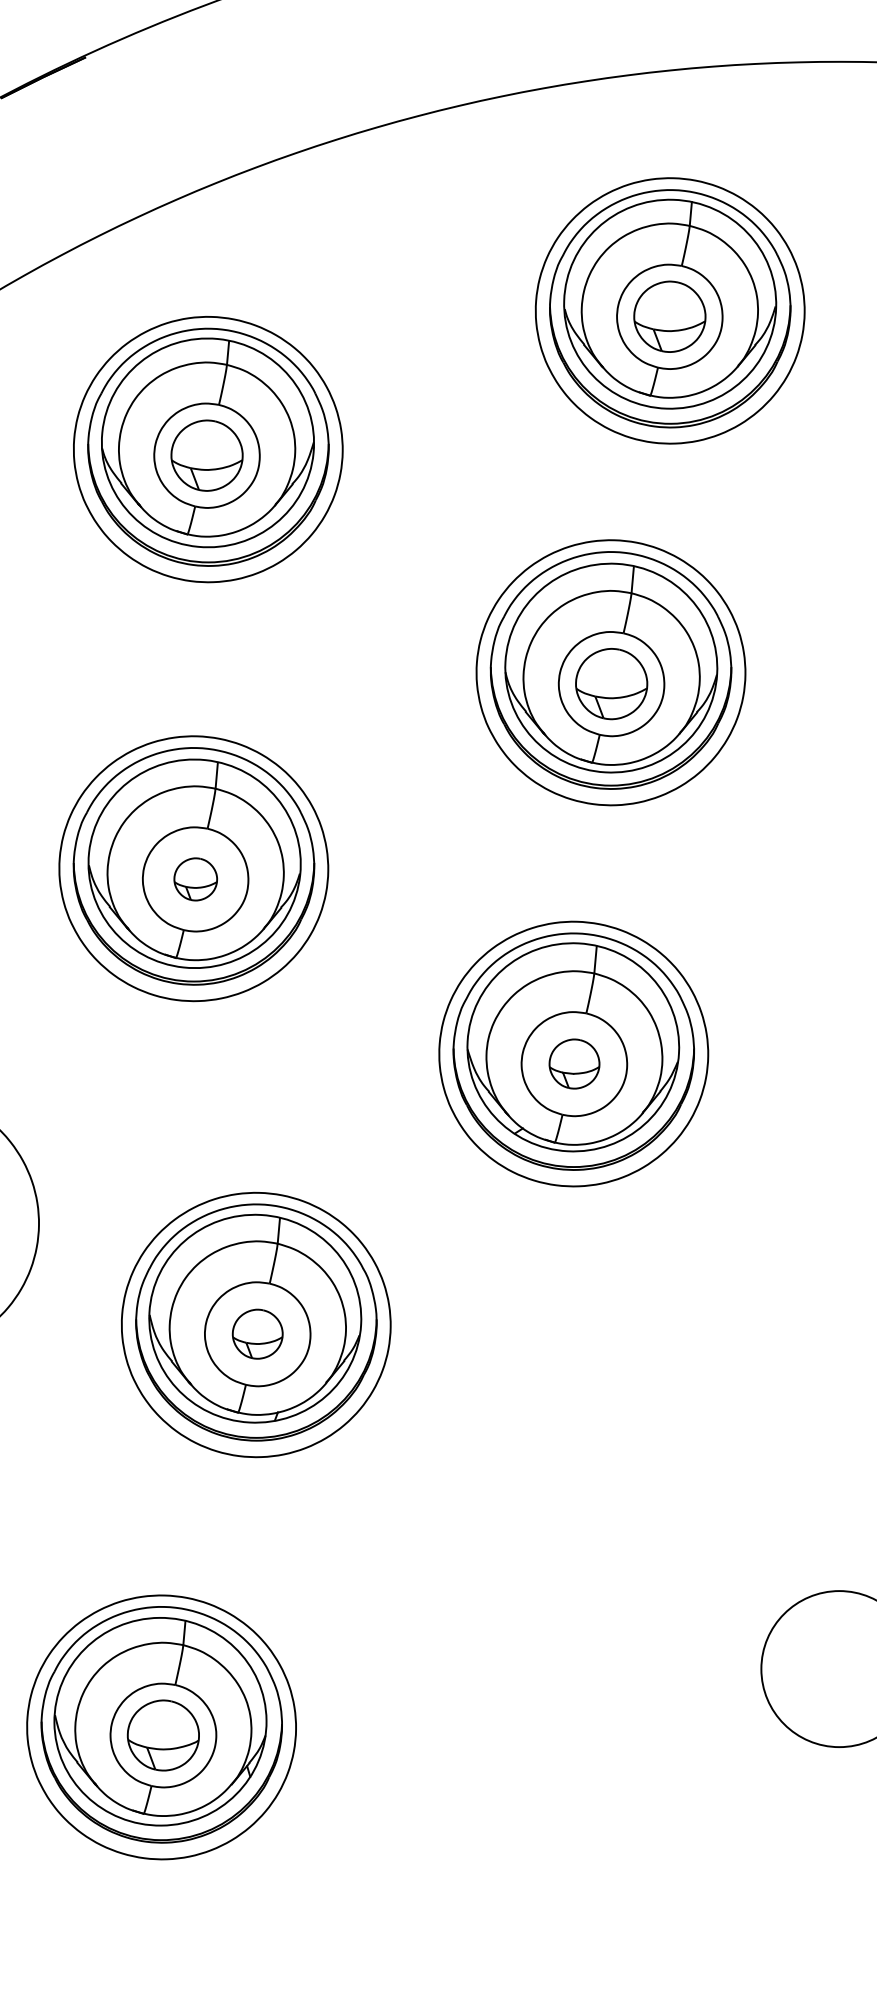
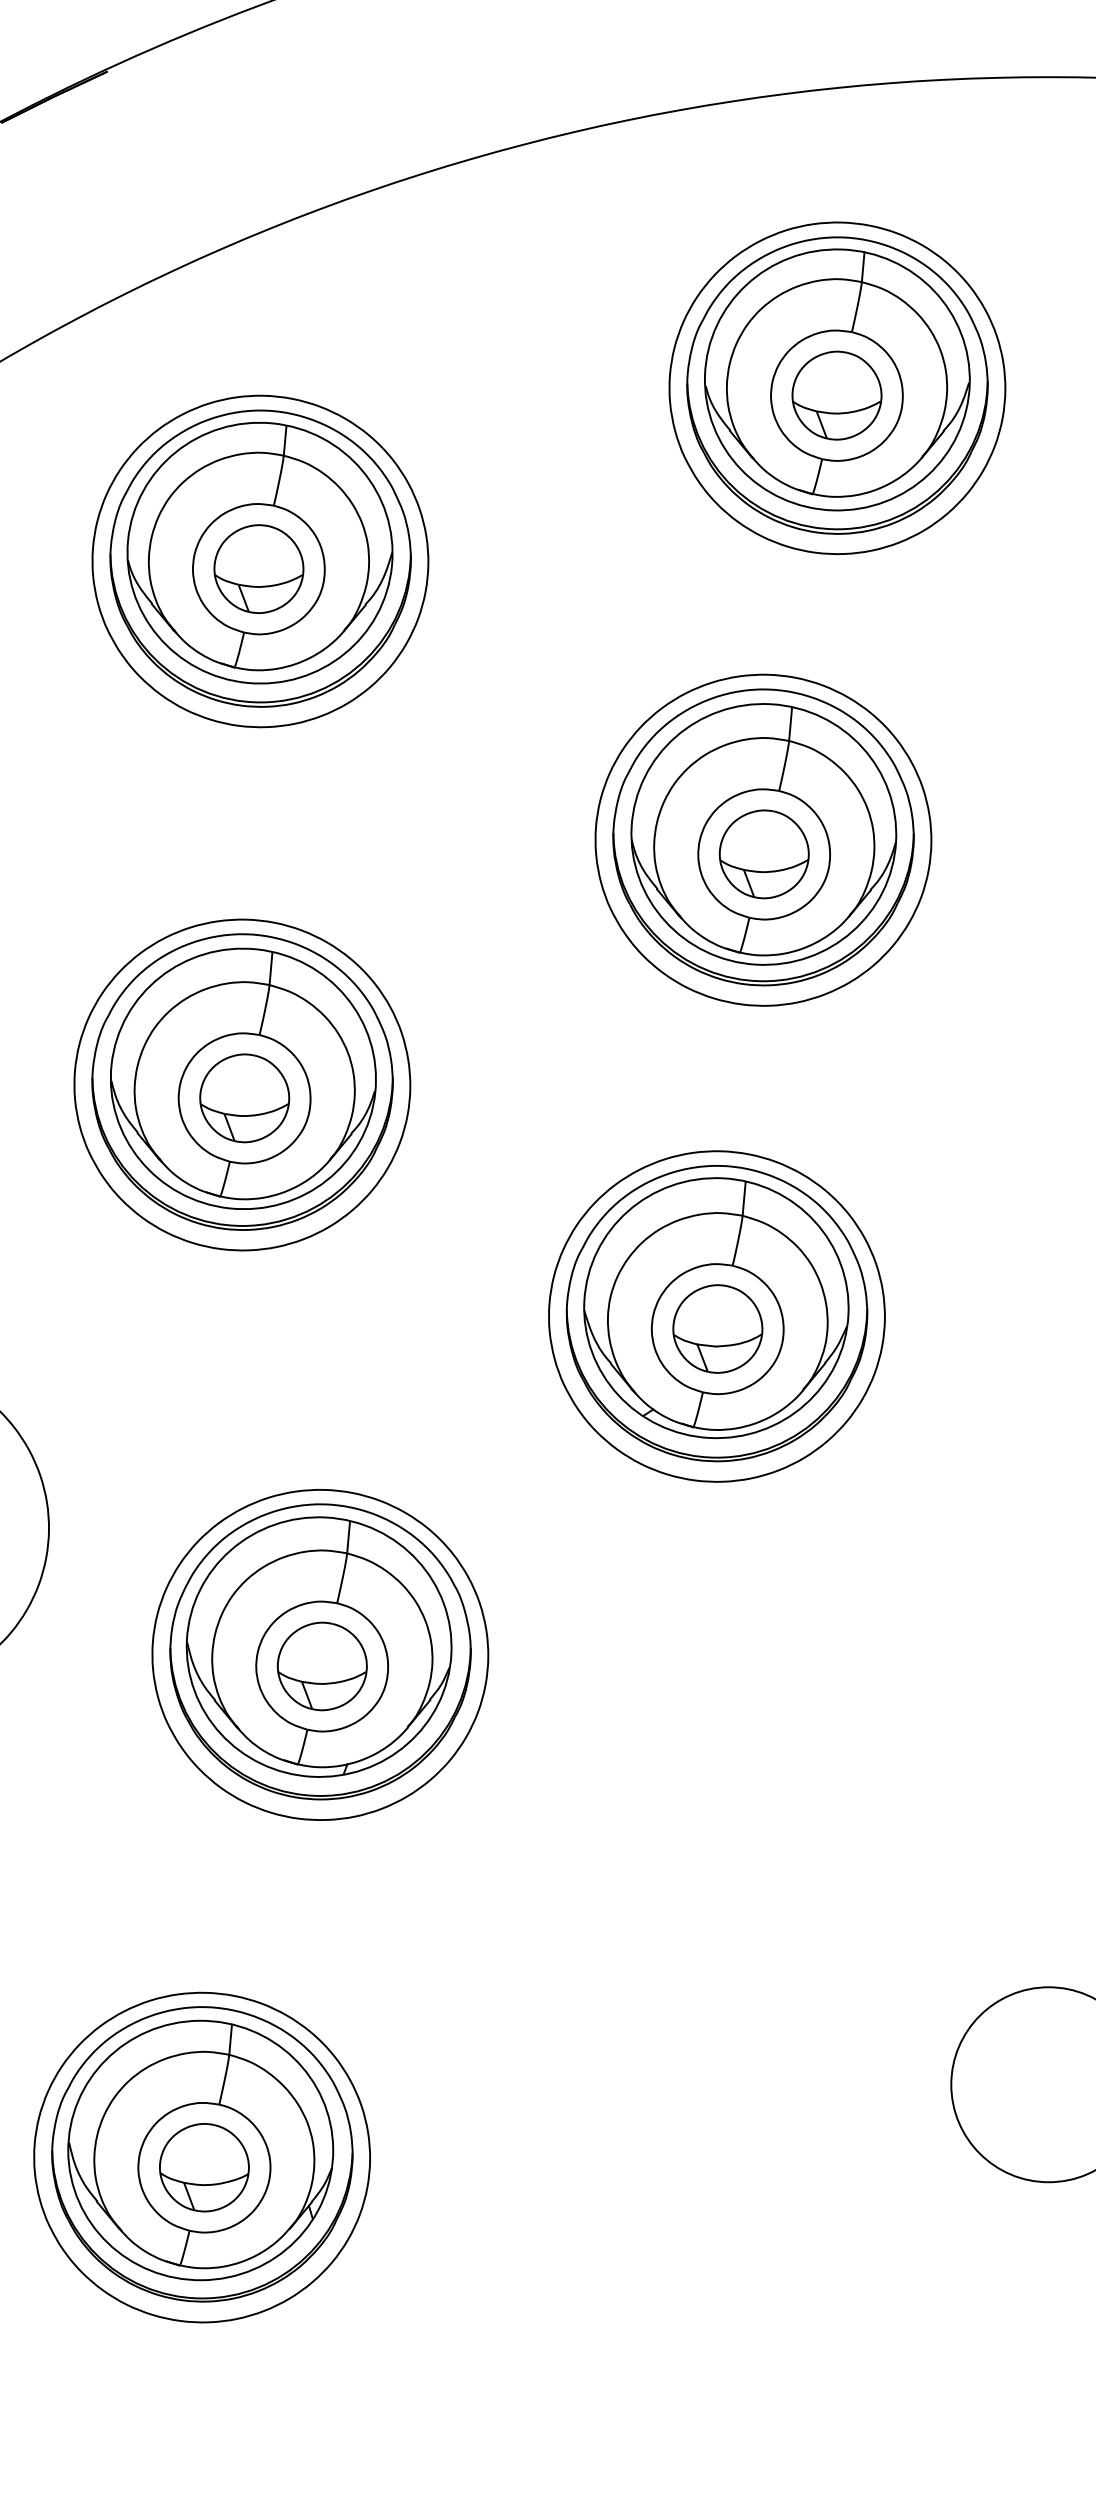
part: (195, 879) -> (244, 1098), size x1.67
part: (574, 1063) -> (717, 1328), size x1.43
part: (257, 1334) -> (321, 1666), size x1.43

